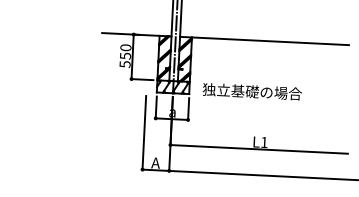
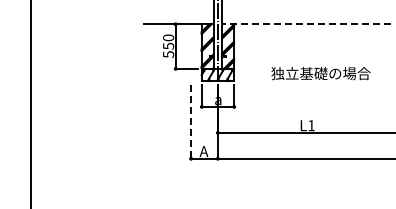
line: (264, 41) -> (306, 24), solid -> dashed
text: (251, 91) -> (320, 73), moved
line: (144, 132) -> (191, 121), solid -> dashed

